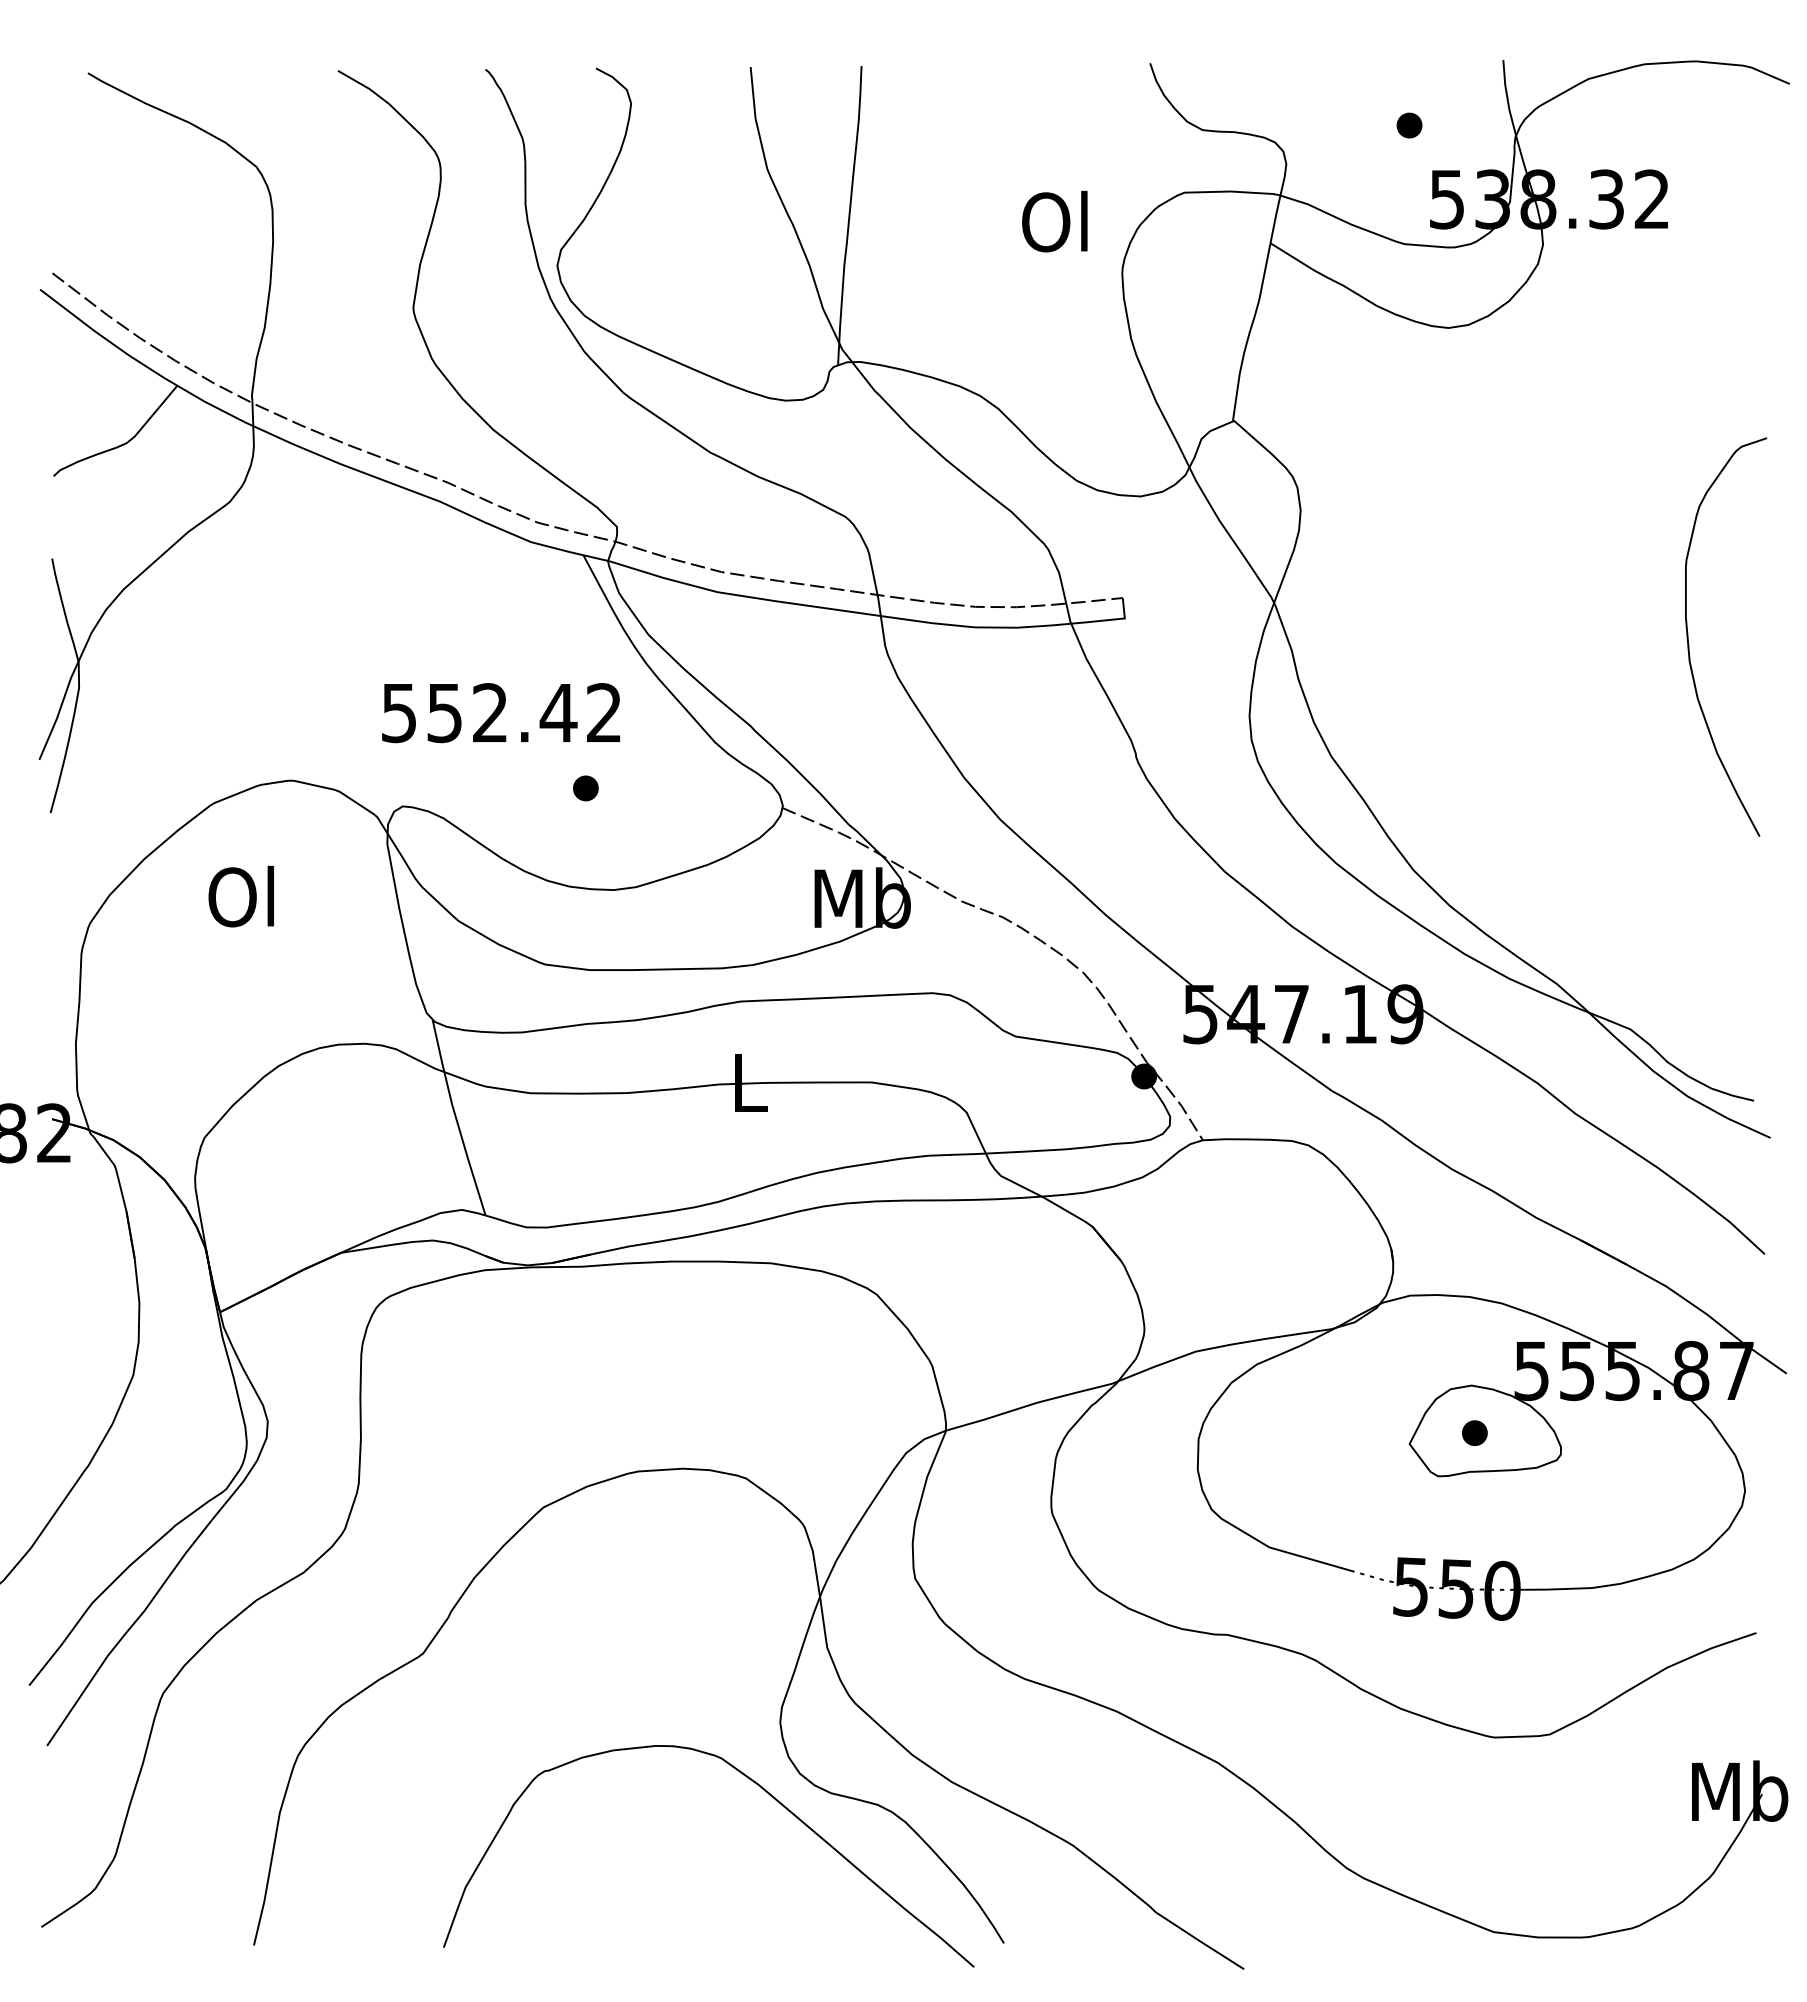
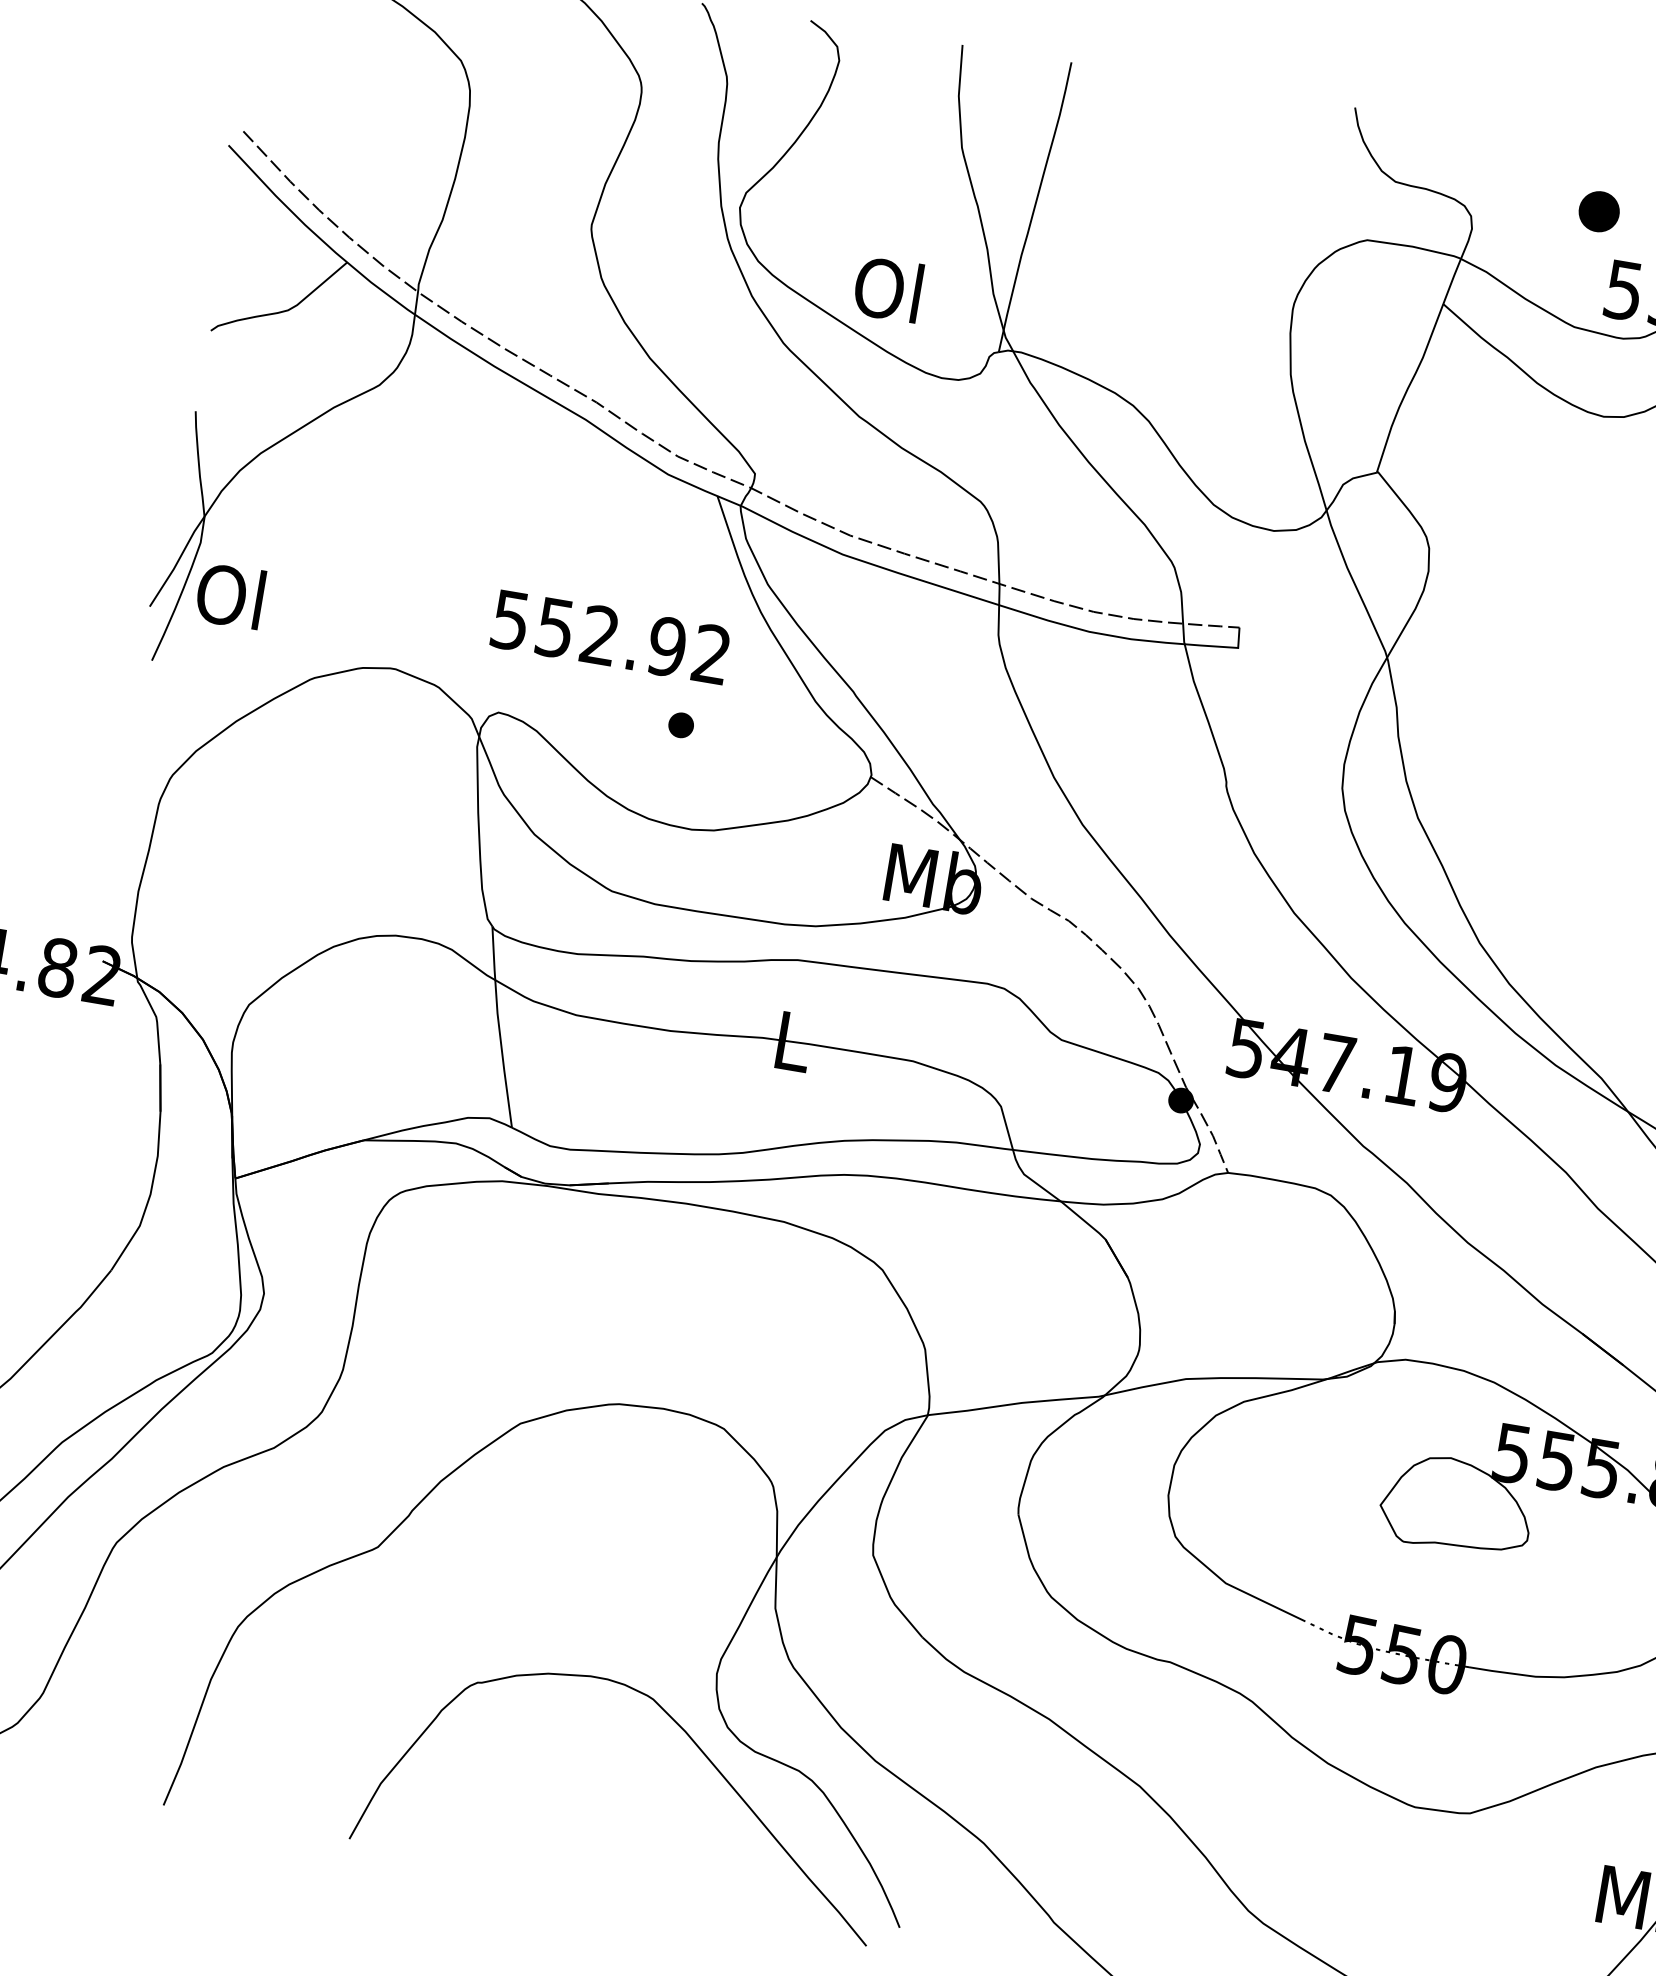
part: (1409, 125) -> (1599, 211), size x1.6
text: (1054, 221) -> (887, 289), moved
text: (558, 713) -> (666, 647), 552.42 -> 552.92
text: (240, 896) -> (229, 595), moved
part: (1474, 1432) -> (1446, 1504), removed

